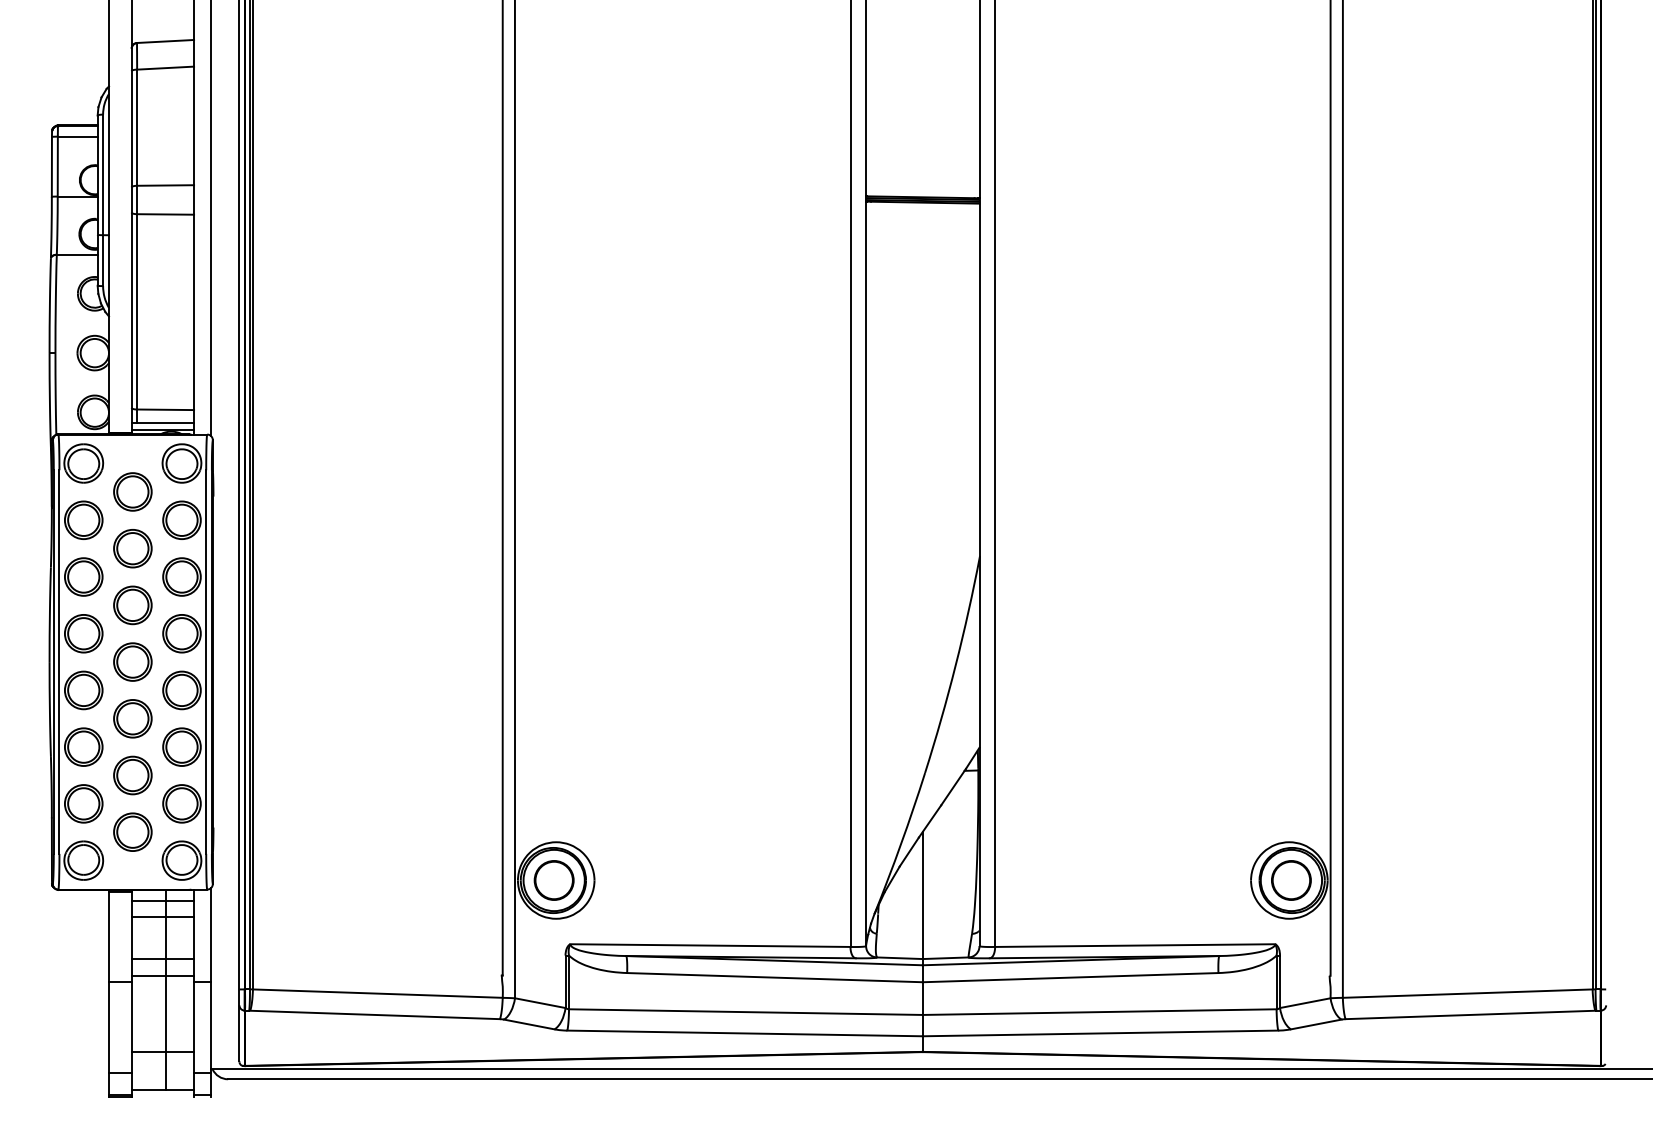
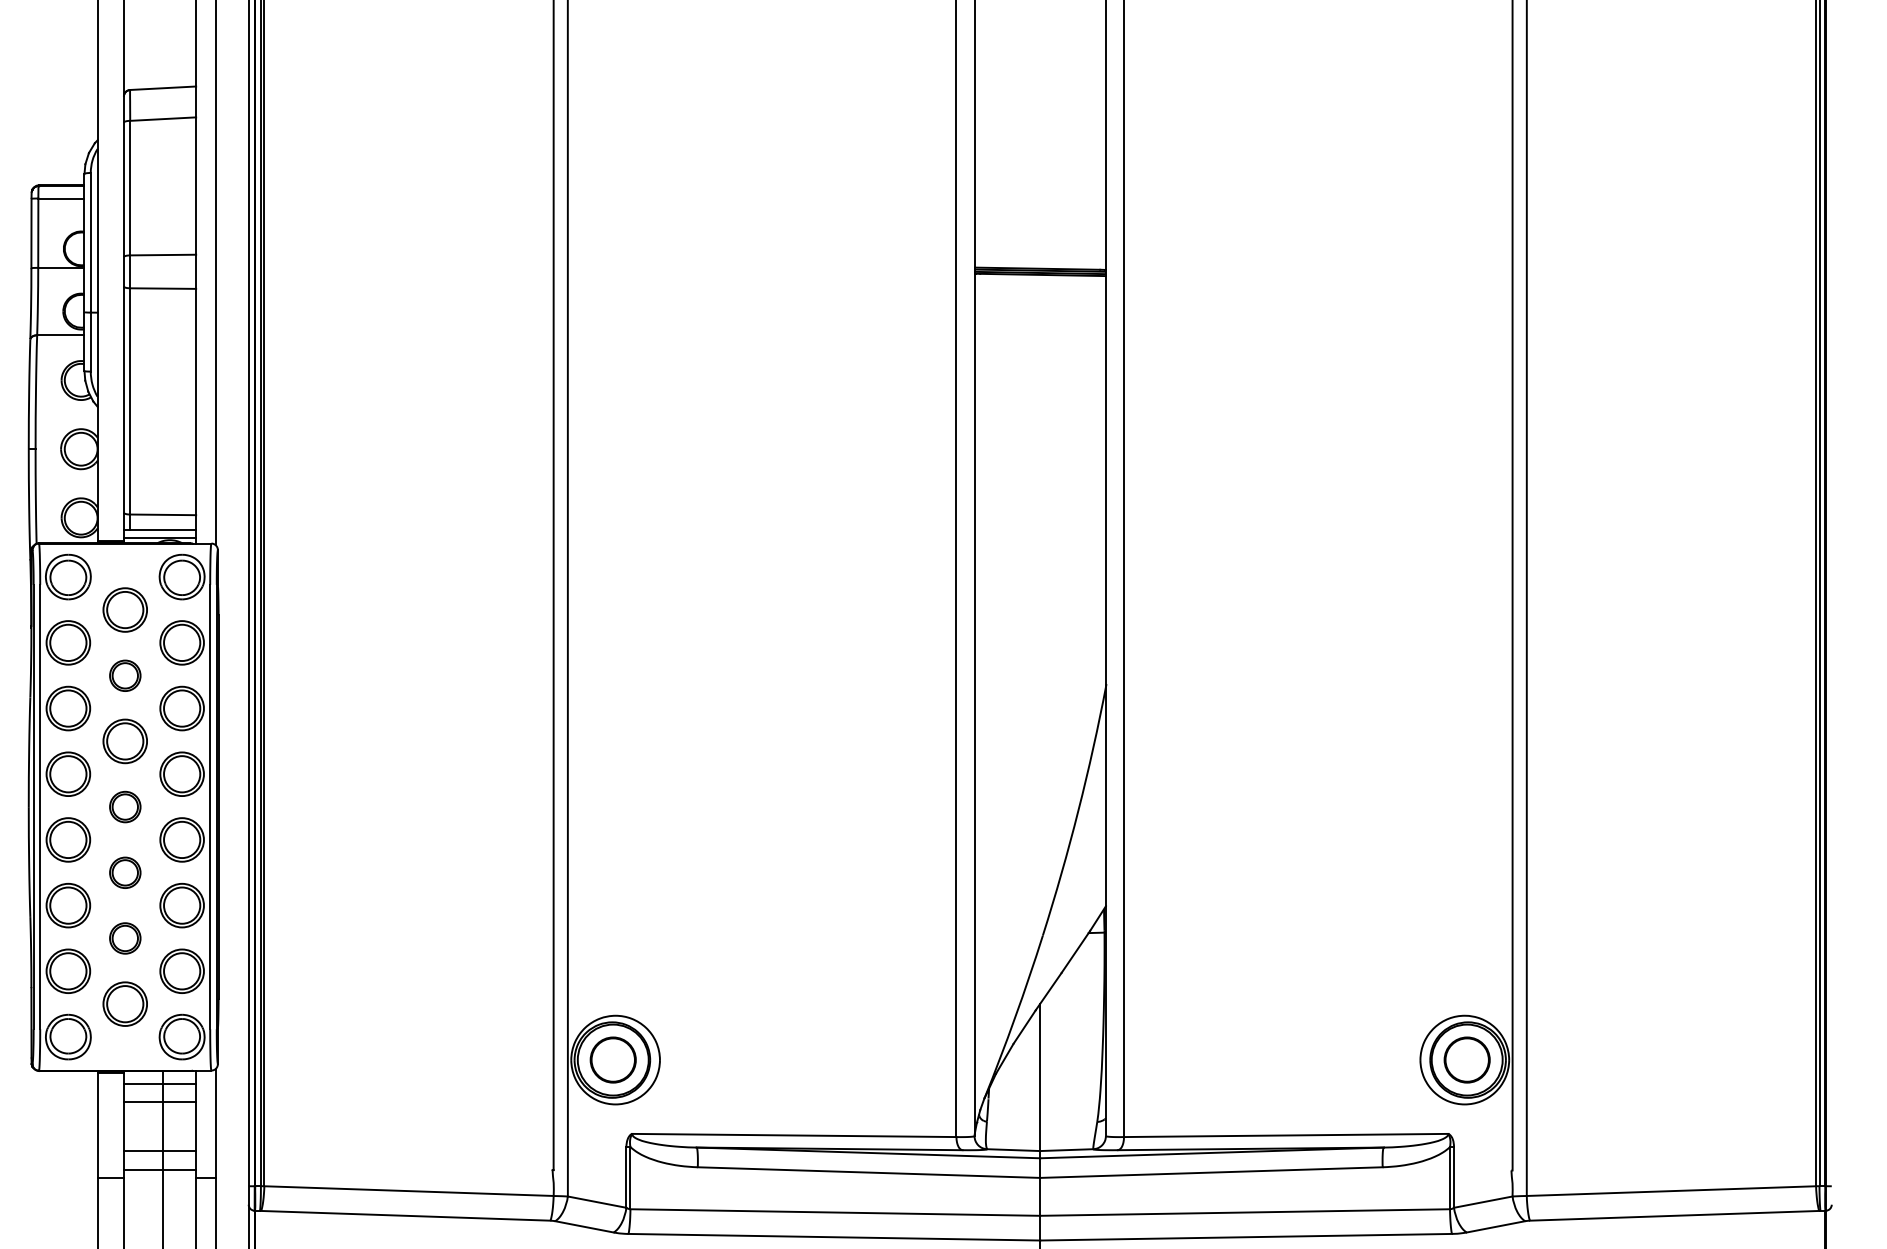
part: (132, 548) -> (124, 675), size x0.7
part: (132, 661) -> (124, 806), size x0.7
part: (132, 718) -> (124, 872), size x0.7
part: (132, 775) -> (124, 938), size x0.7

